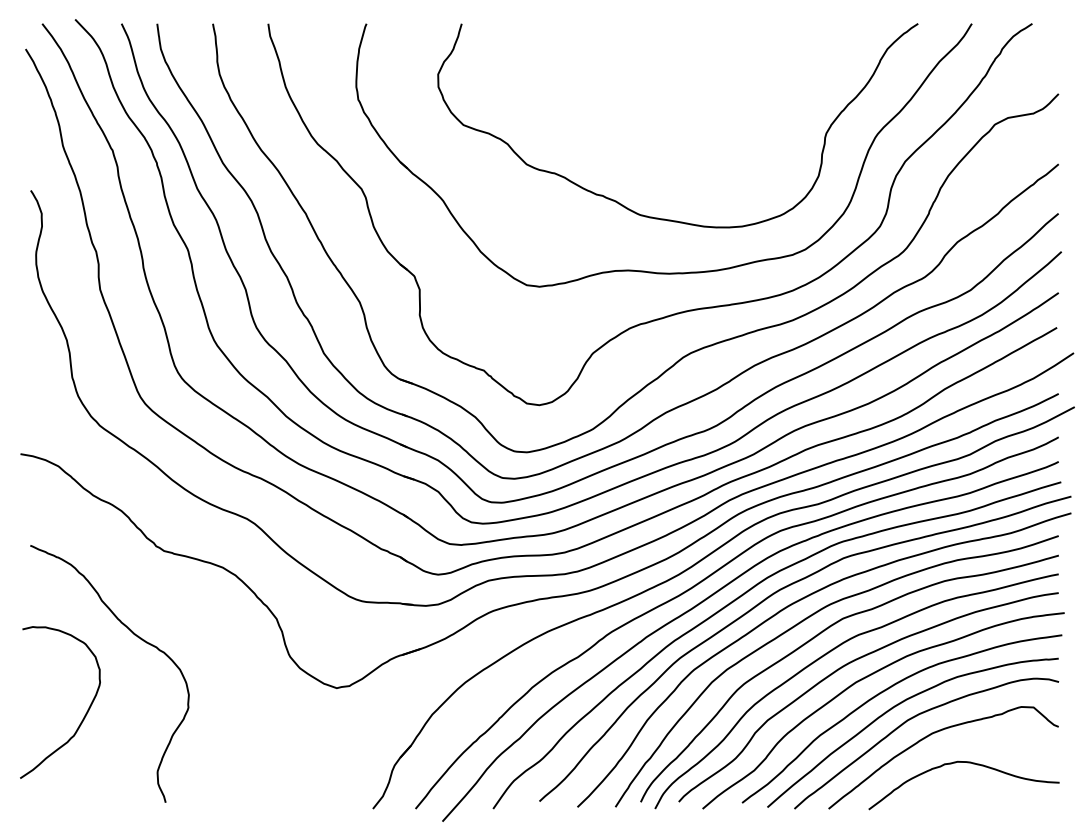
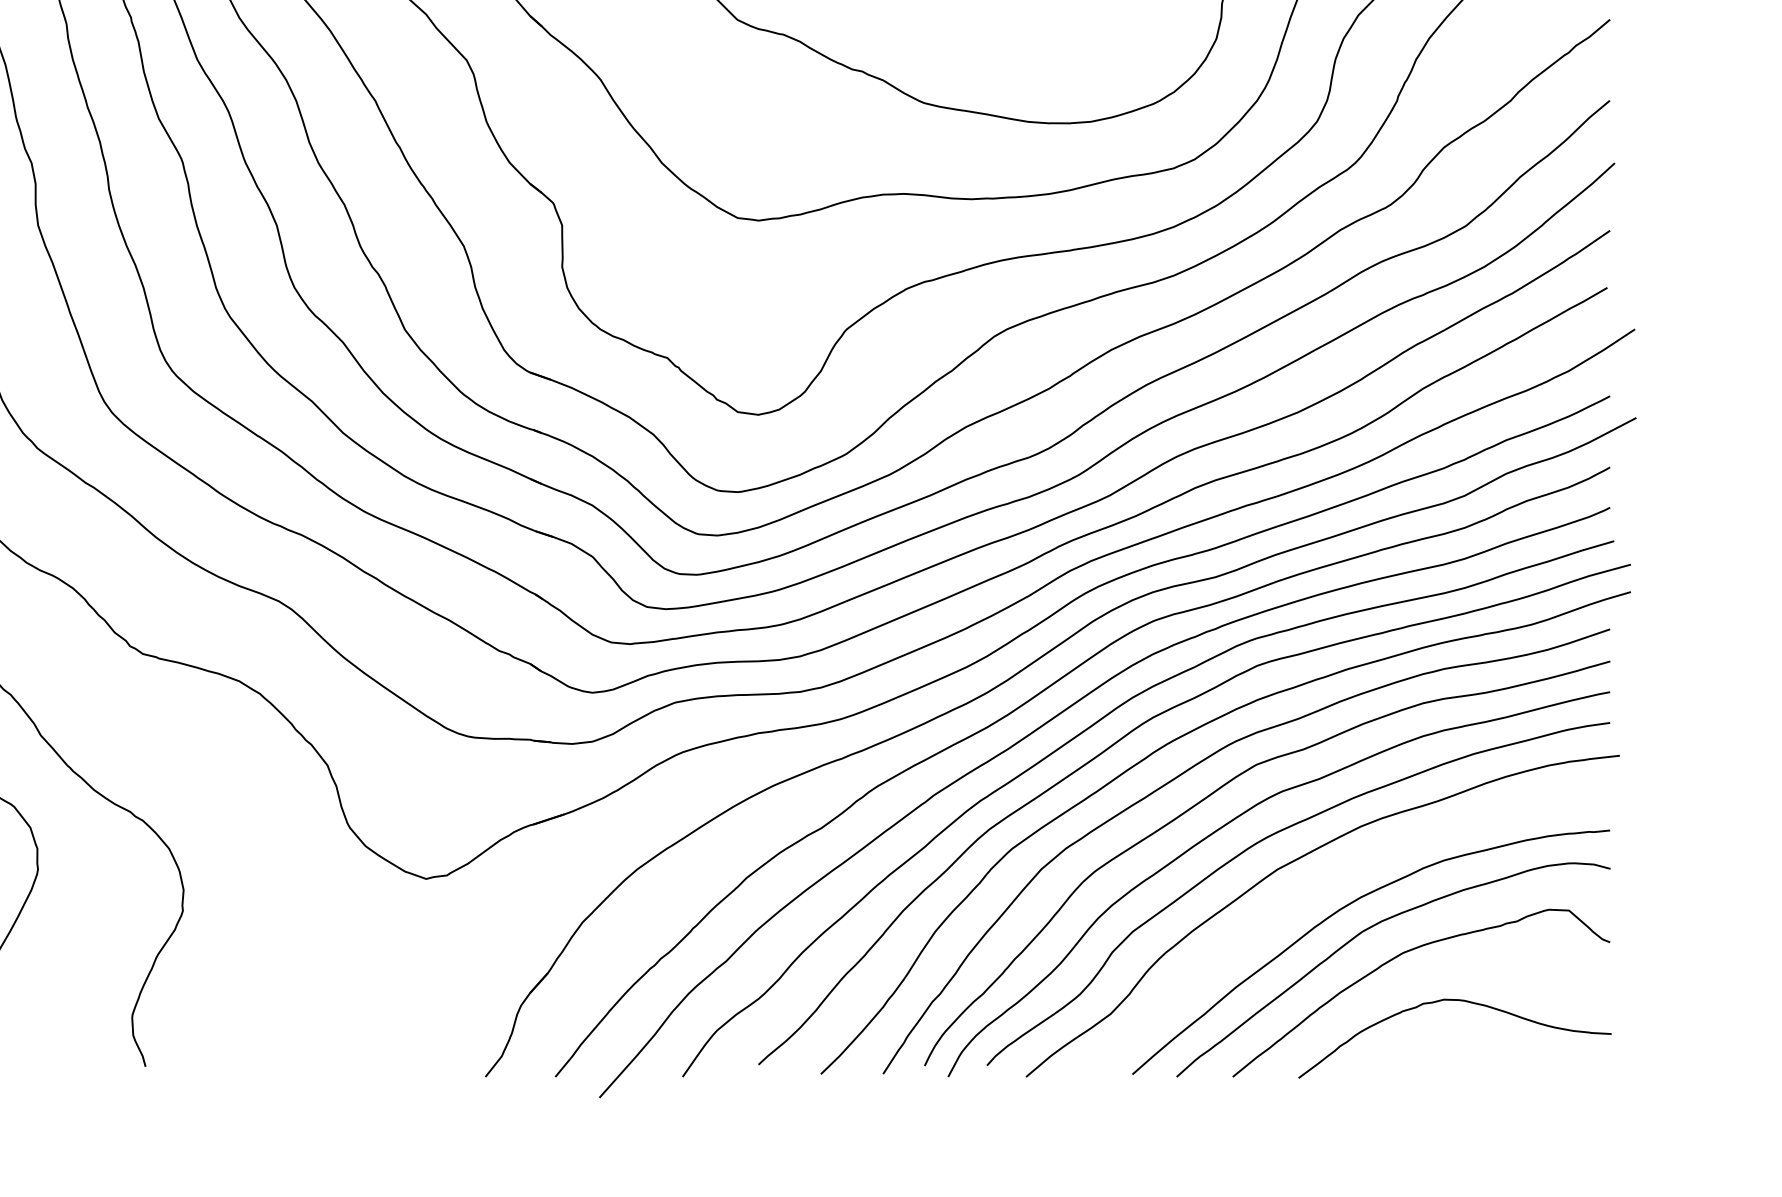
curve: (885, 691) -> (1326, 884), removed

